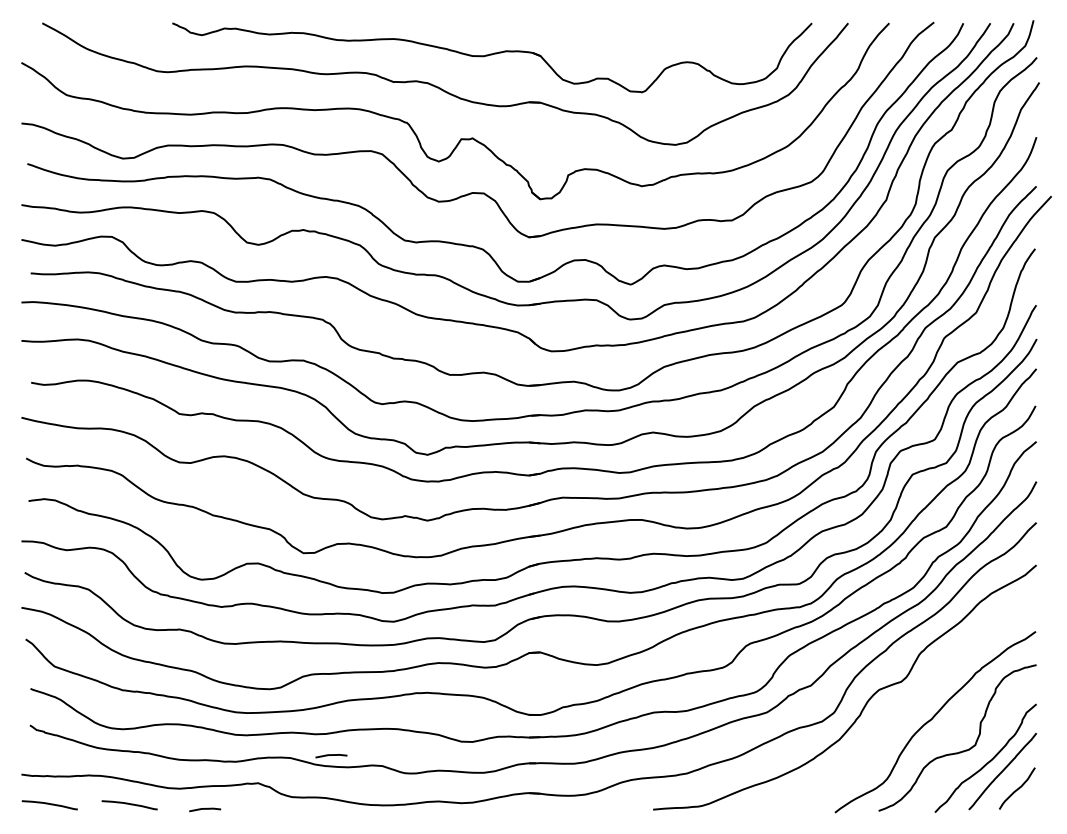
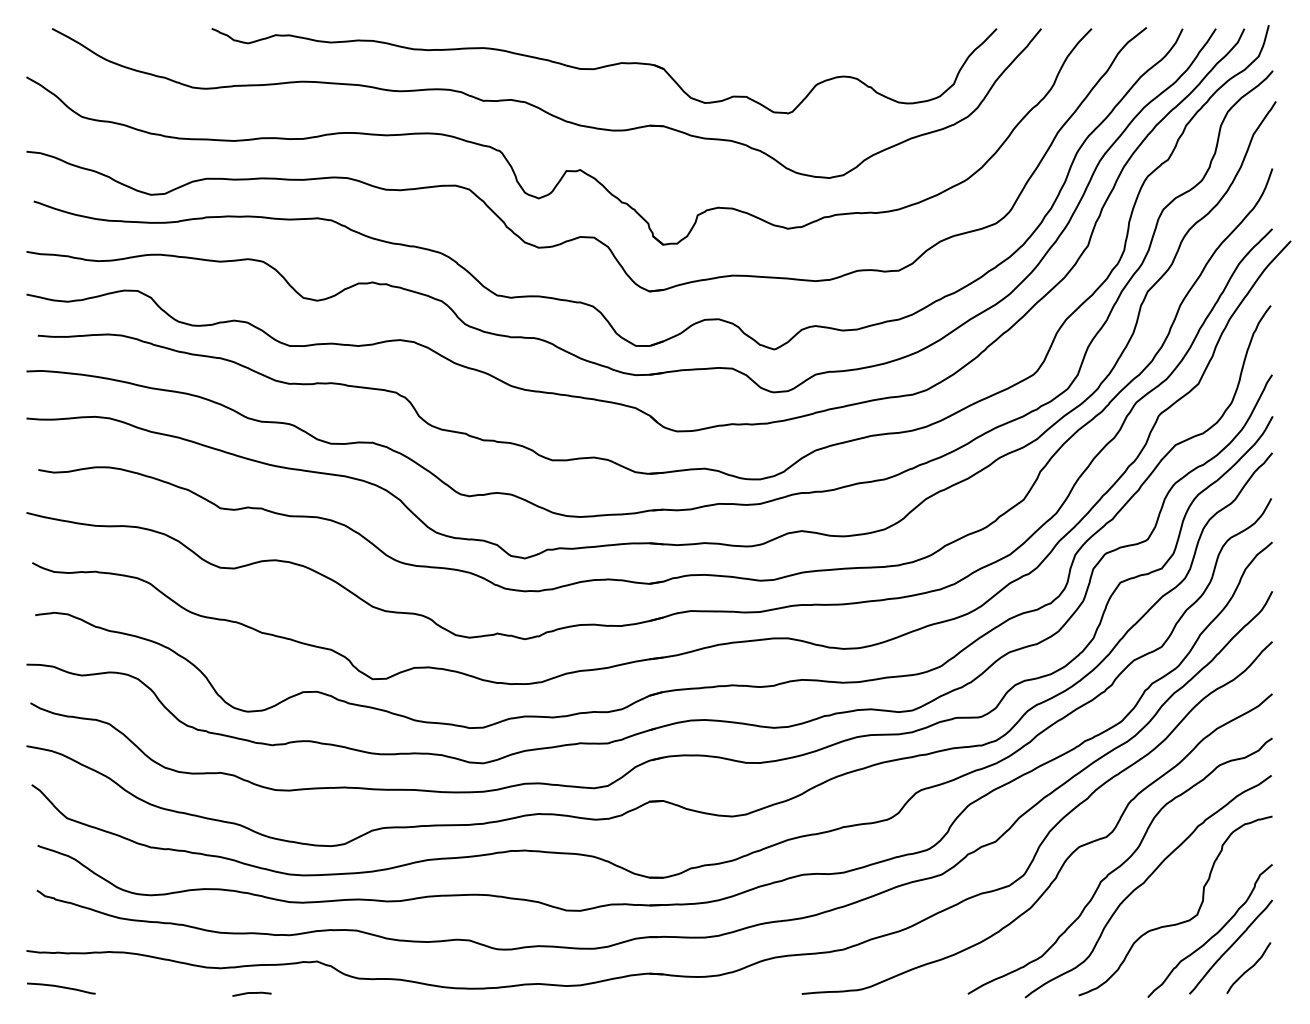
curve: (911, 704) -> (1119, 865), added
line: (331, 755) -> (406, 927), removed
curve: (129, 804) -> (159, 987), removed

